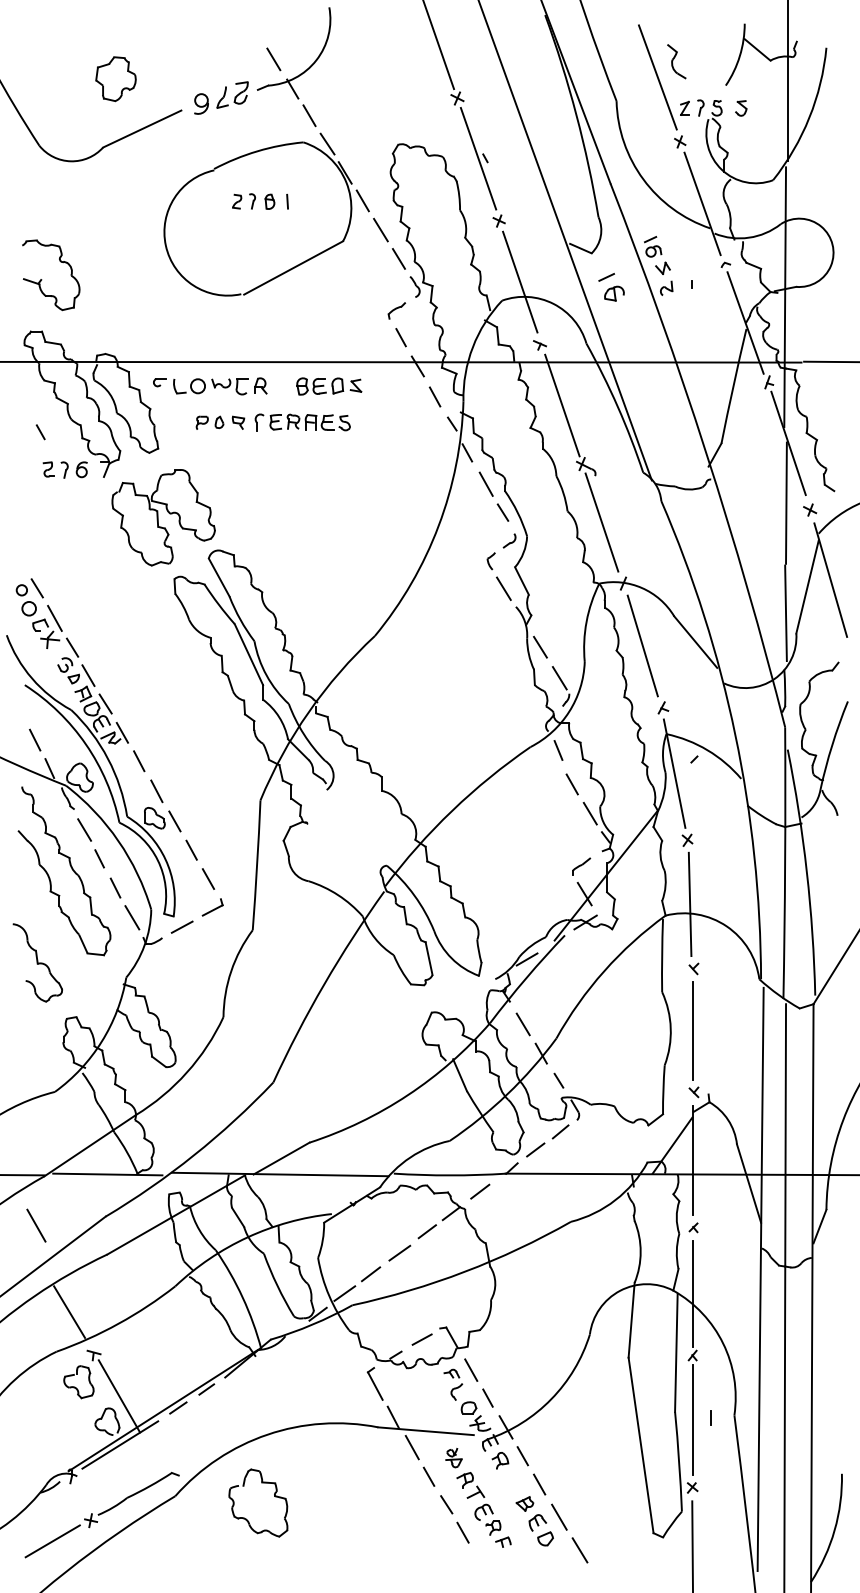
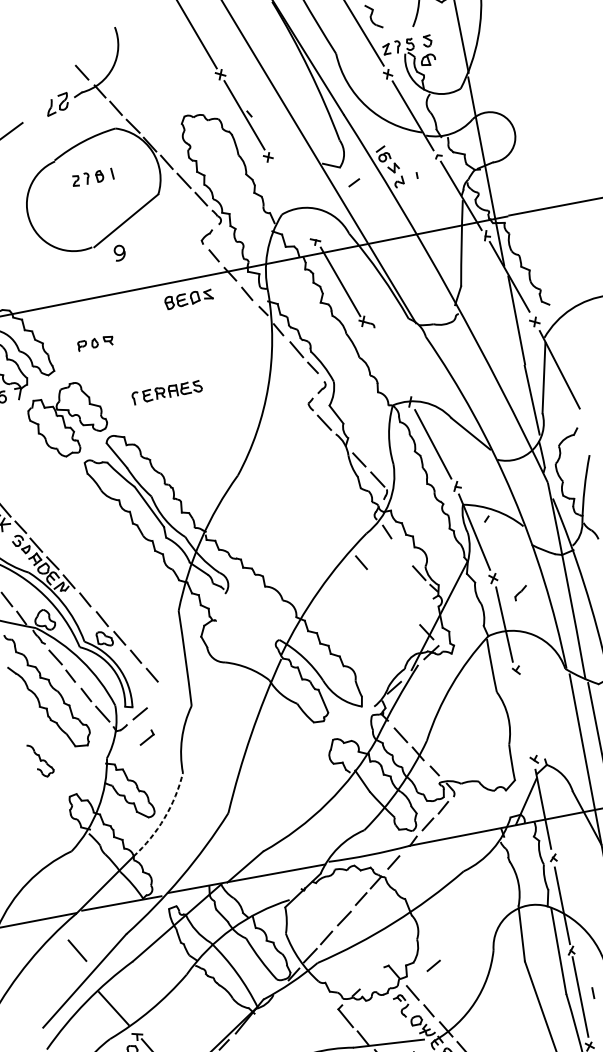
part: (201, 103) -> (119, 252), moved
line: (520, 281) -> (292, 198), removed
part: (614, 293) -> (428, 59), moved
part: (210, 386) -> (83, 318), removed
part: (329, 386) -> (189, 299), moved
part: (302, 422) -> (166, 392), moved
line: (601, 522) -> (385, 360), removed
line: (571, 784) -> (360, 562), moved
part: (581, 866) -> (521, 592), moved
part: (212, 907) -> (146, 737), moved
part: (37, 962) -> (40, 760), size x0.6
line: (693, 1030) -> (525, 715), removed
arc: (186, 1072) -> (164, 818), solid -> dashed
line: (421, 1339) -> (433, 965), moved

